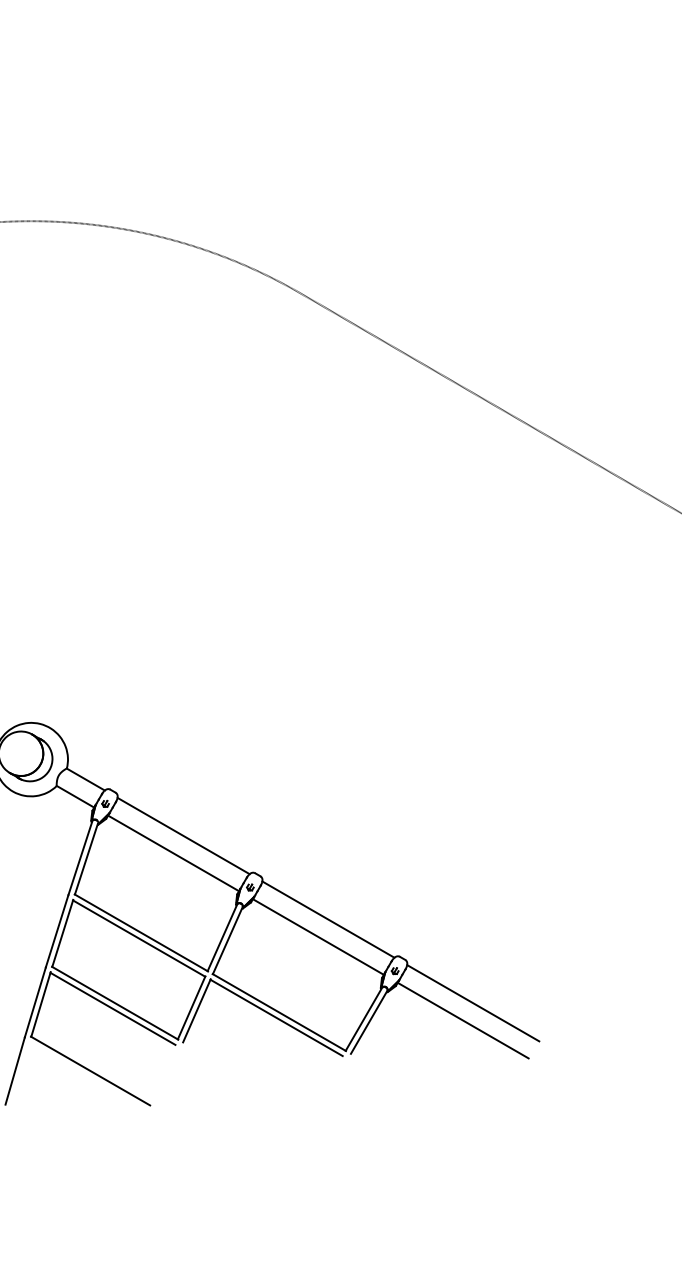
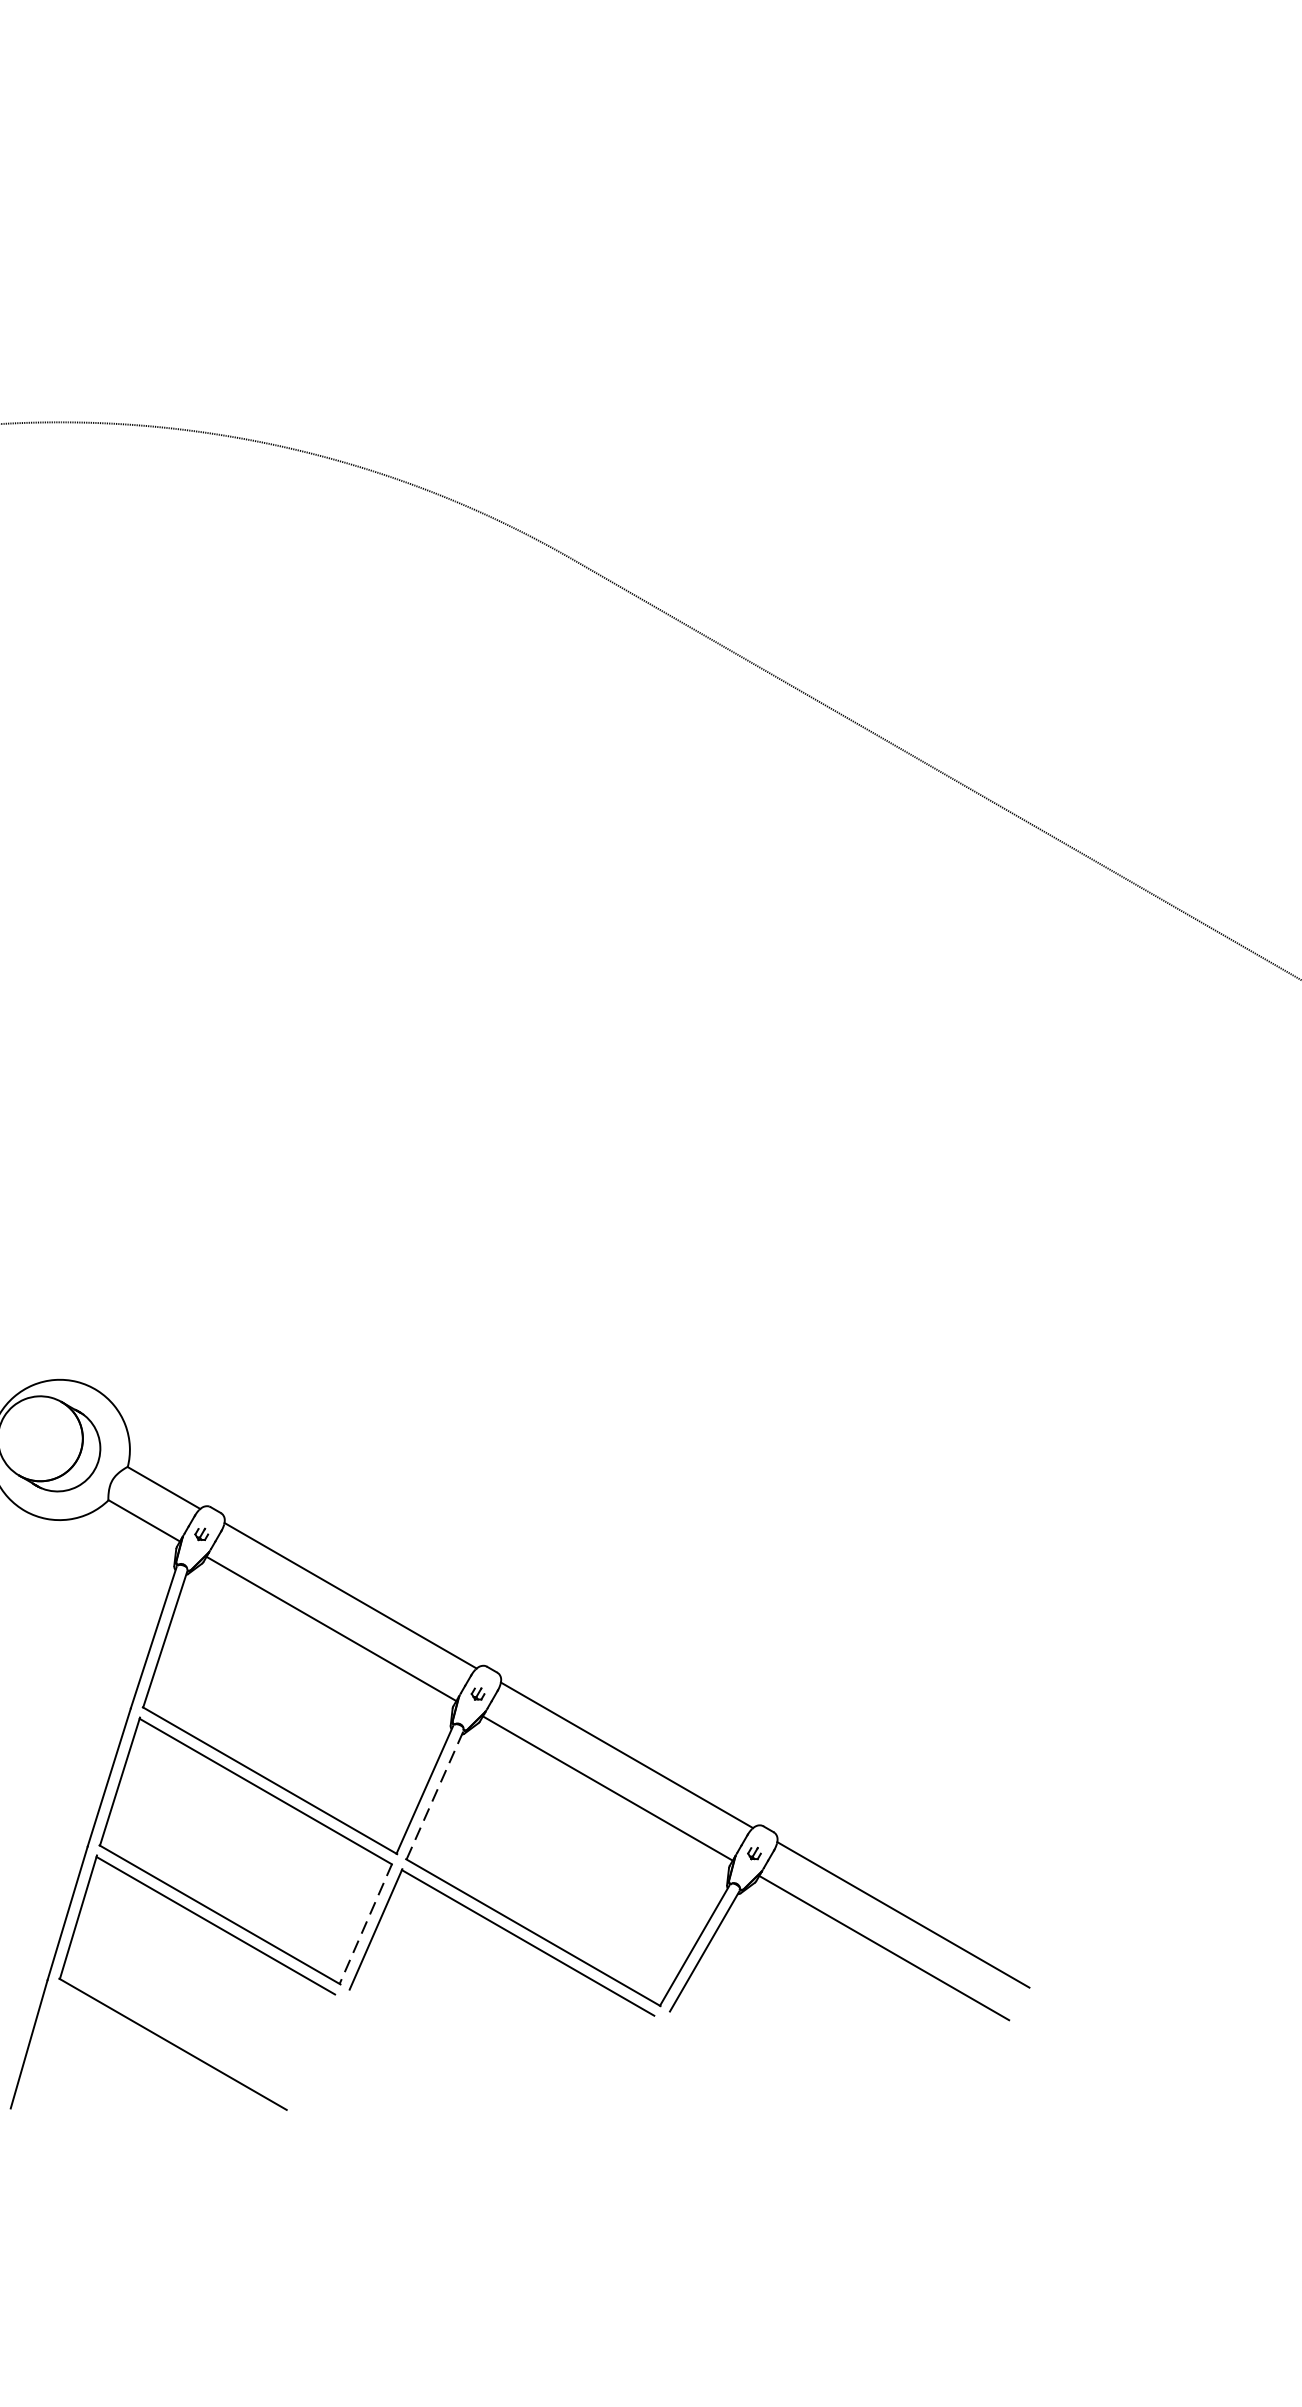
line: (227, 940) -> (434, 1795), solid -> dashed
line: (191, 1008) -> (365, 1924), solid -> dashed

